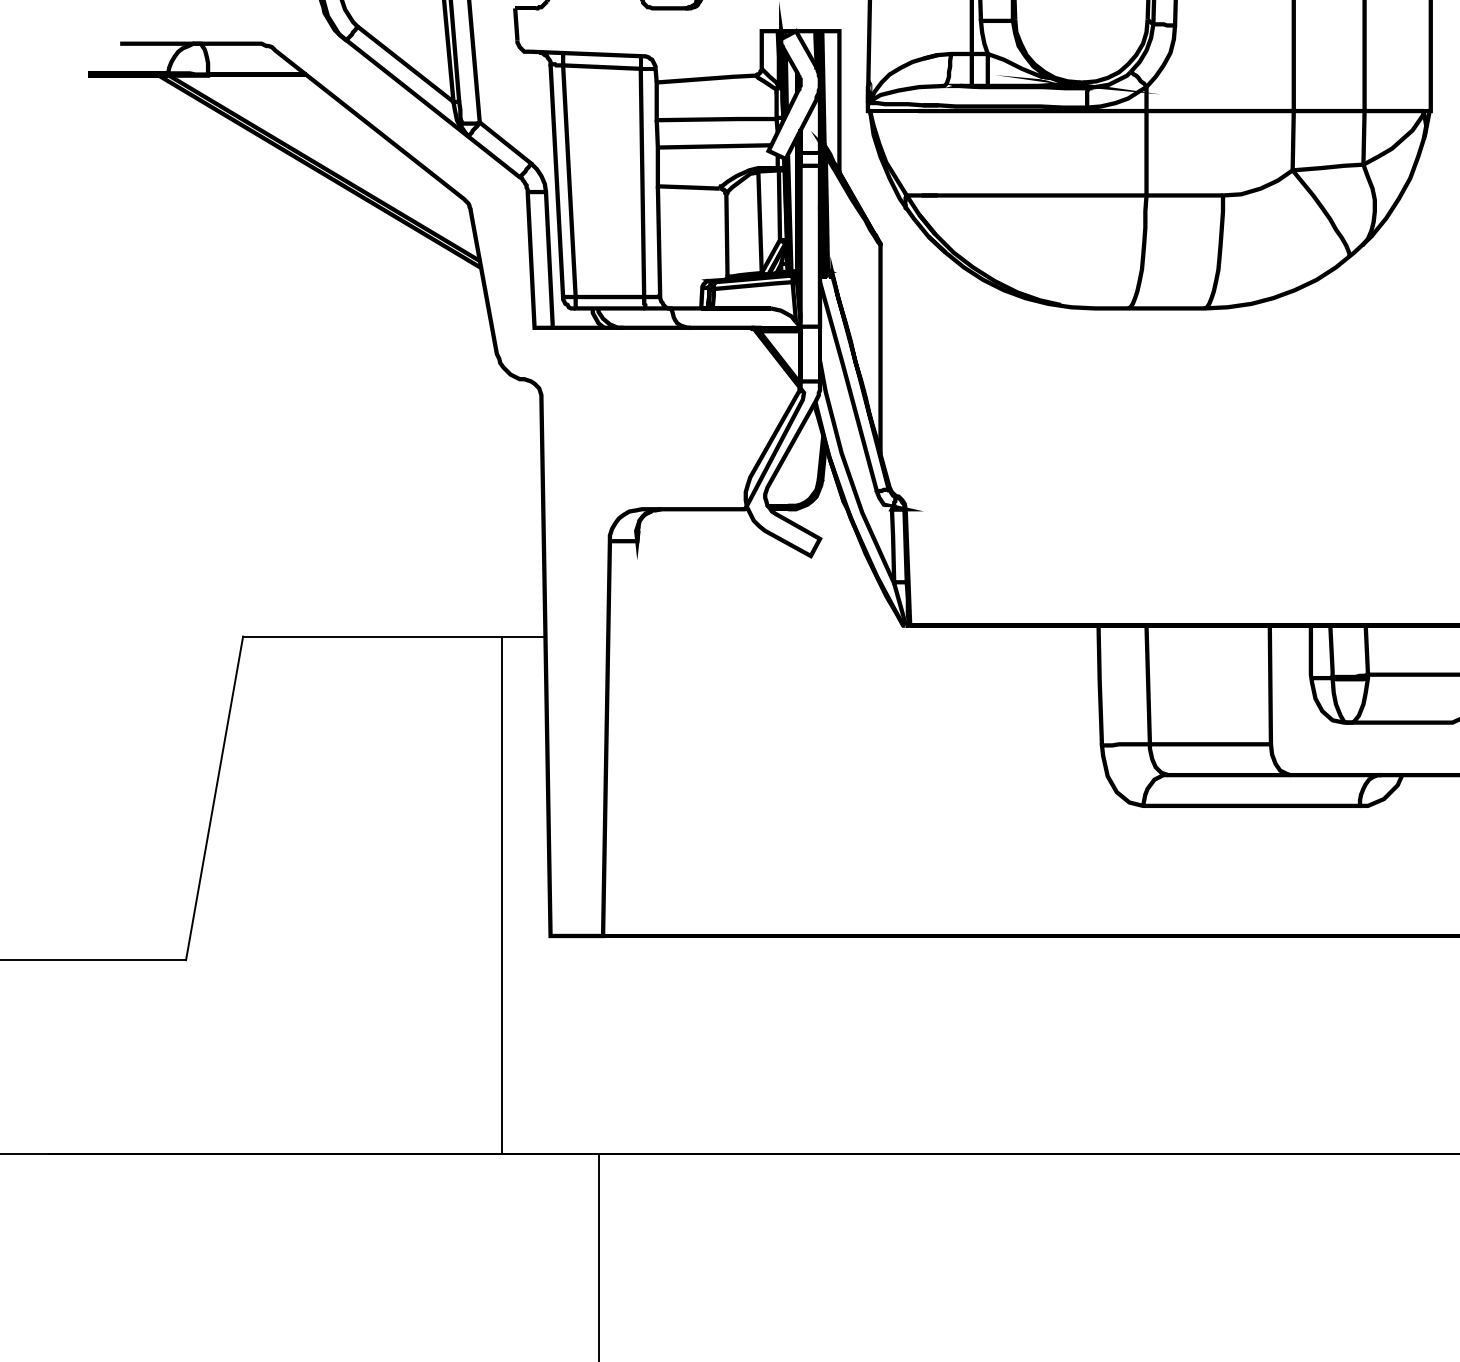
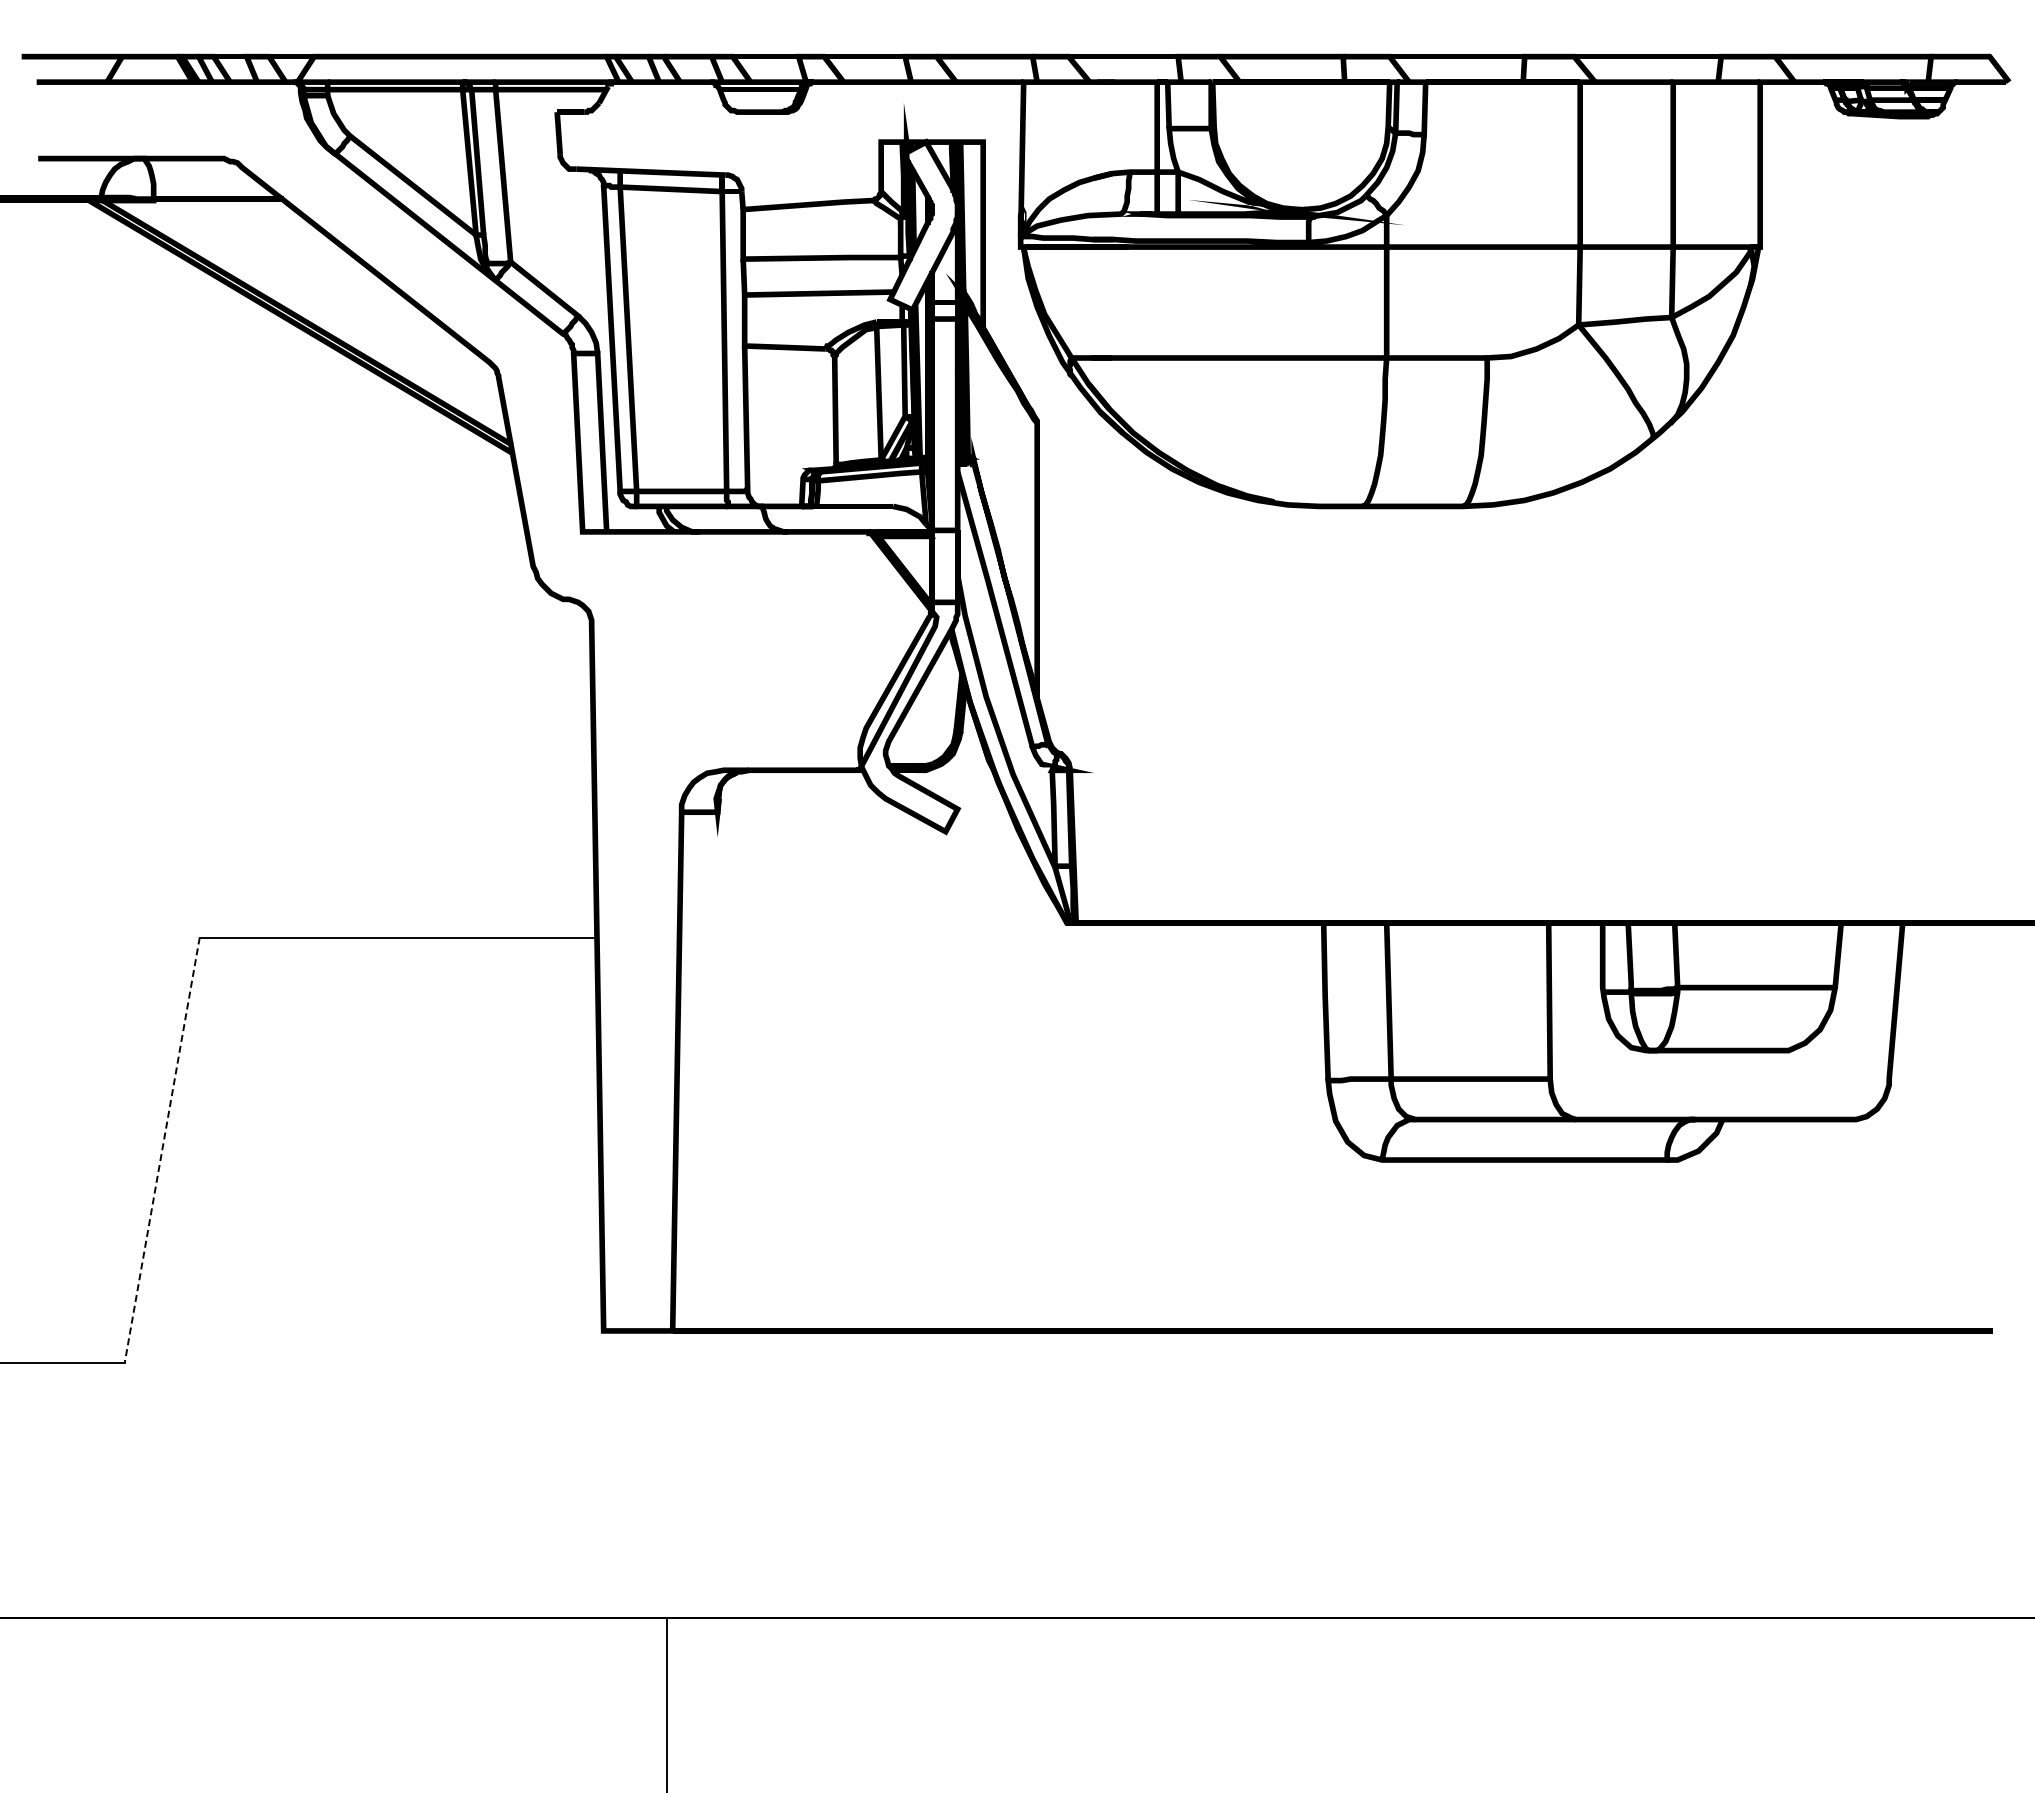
line: (214, 798) -> (162, 1150), solid -> dashed
line: (501, 895) -> (539, 1277), removed

